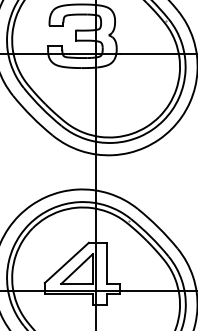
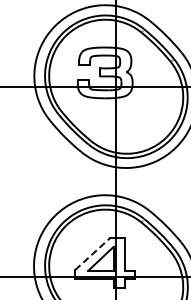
line: (66, 262) -> (92, 253), solid -> dashed

